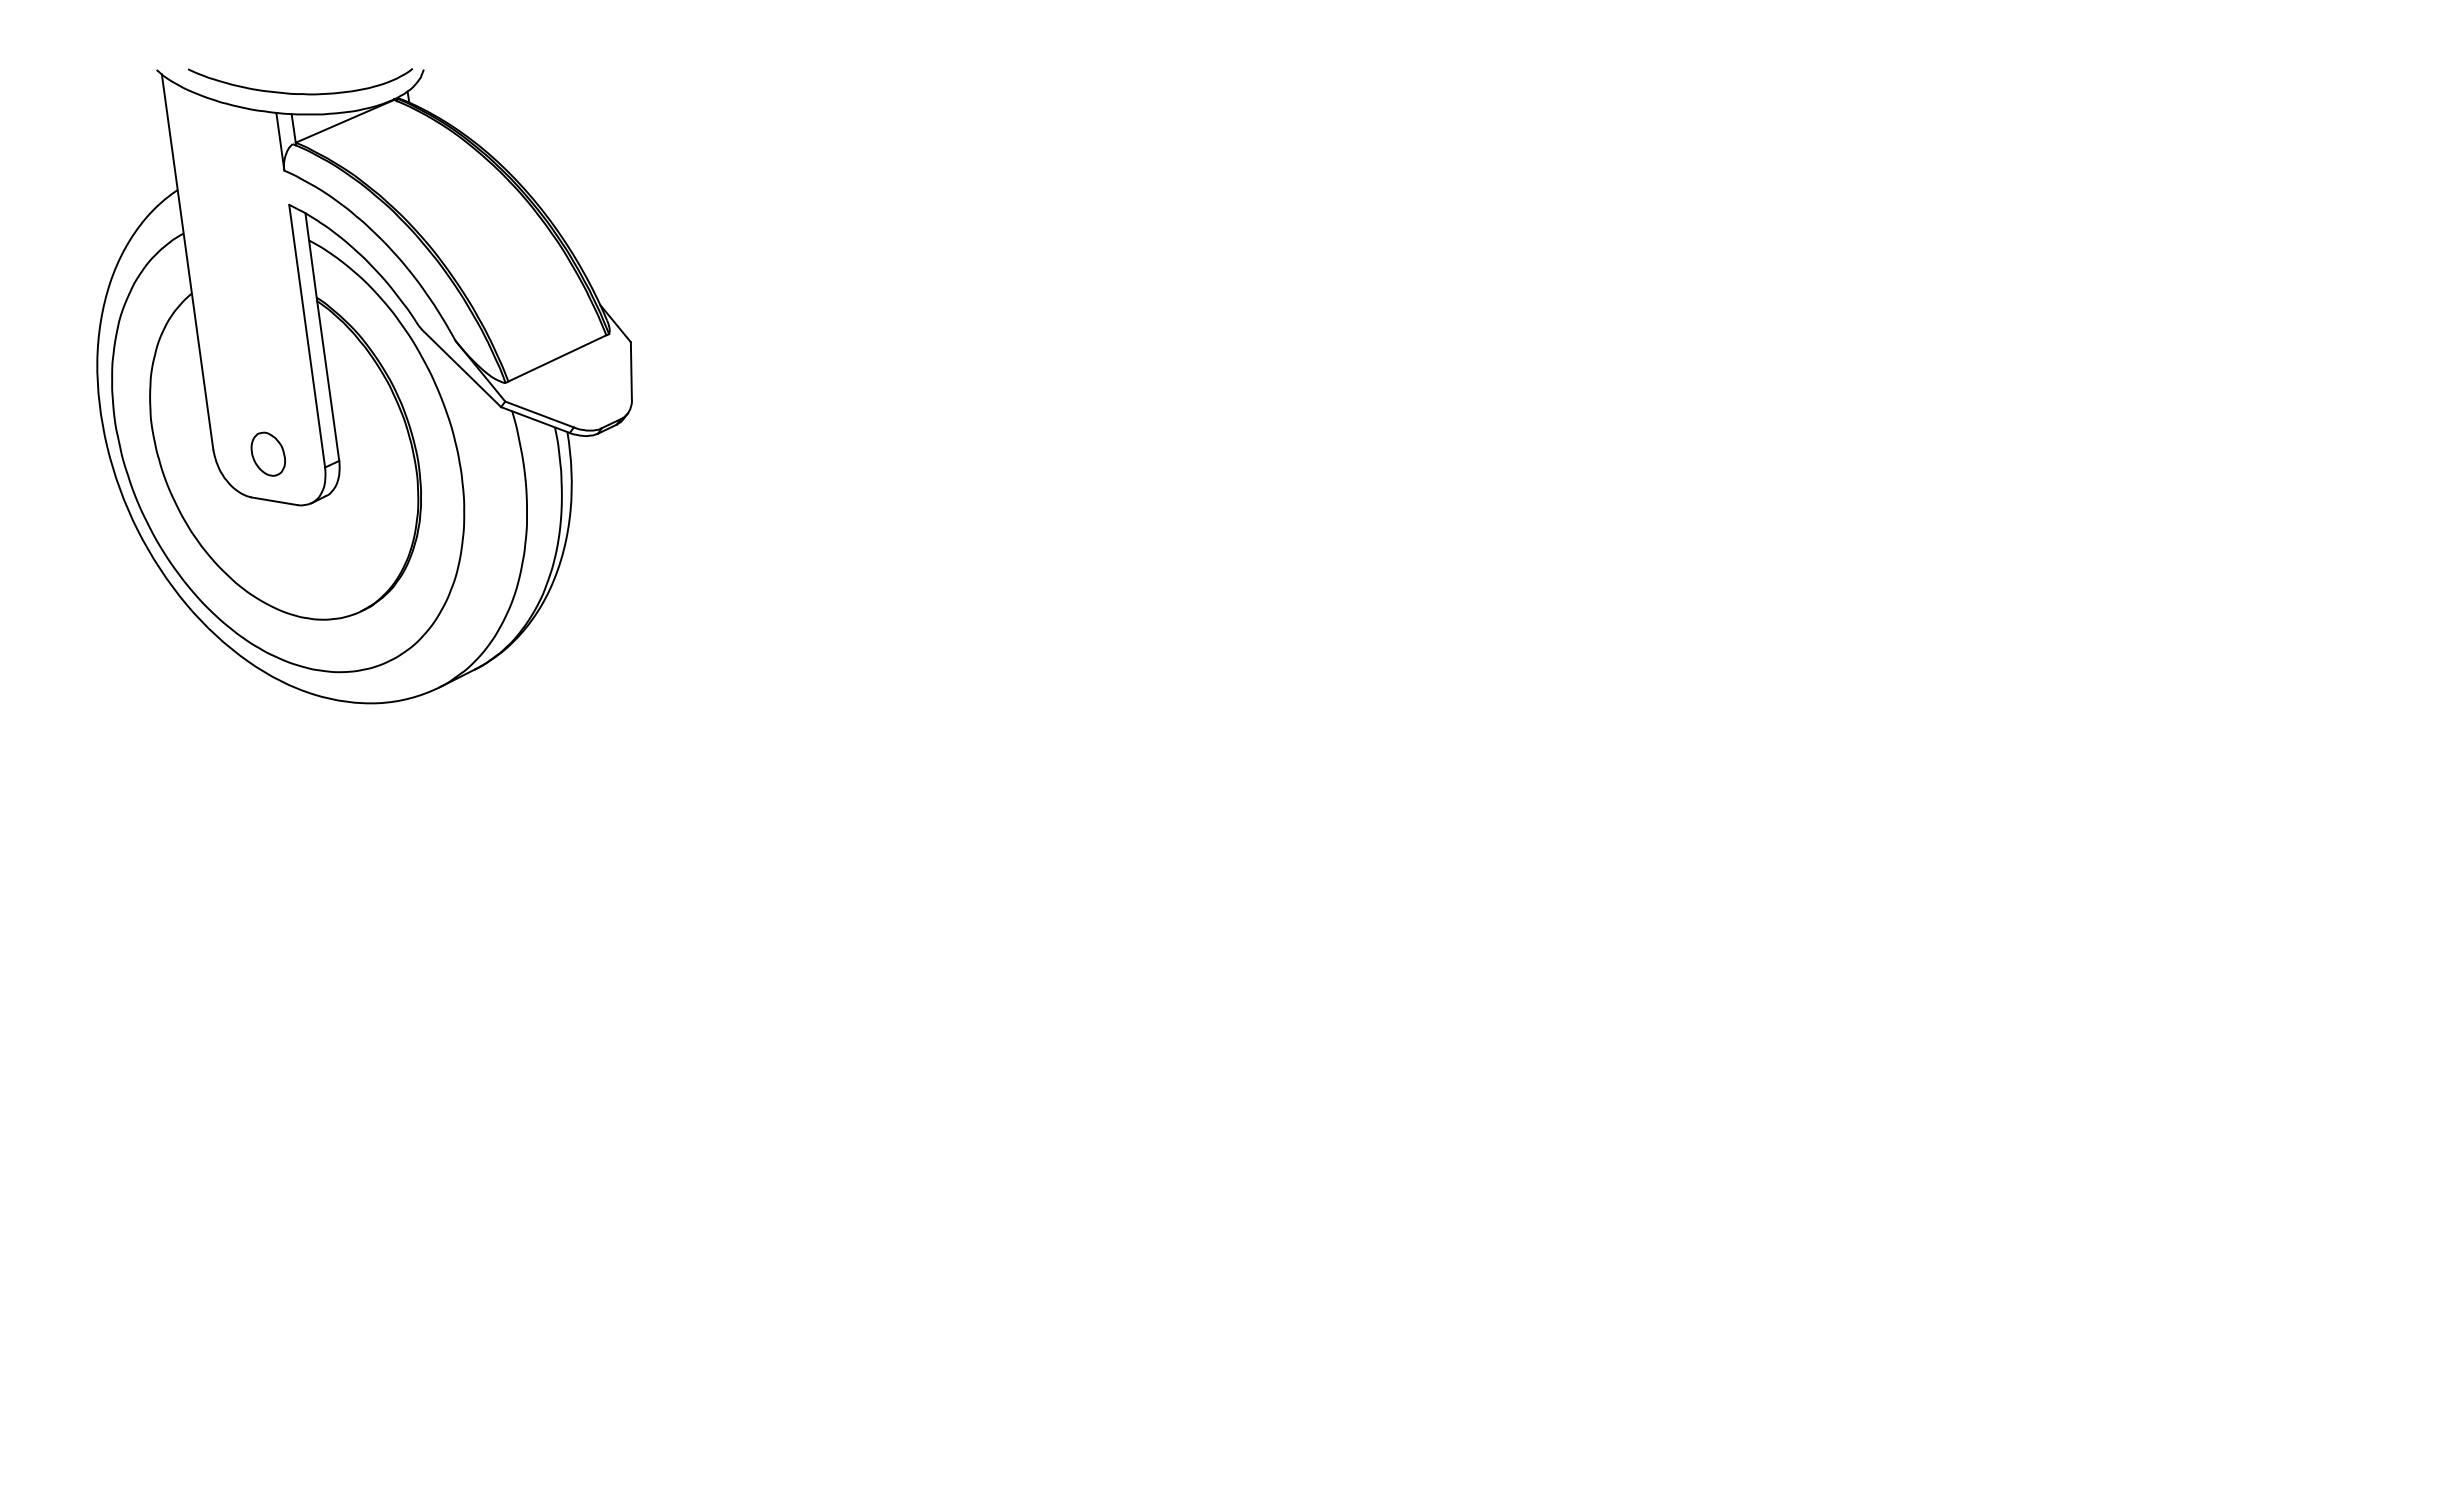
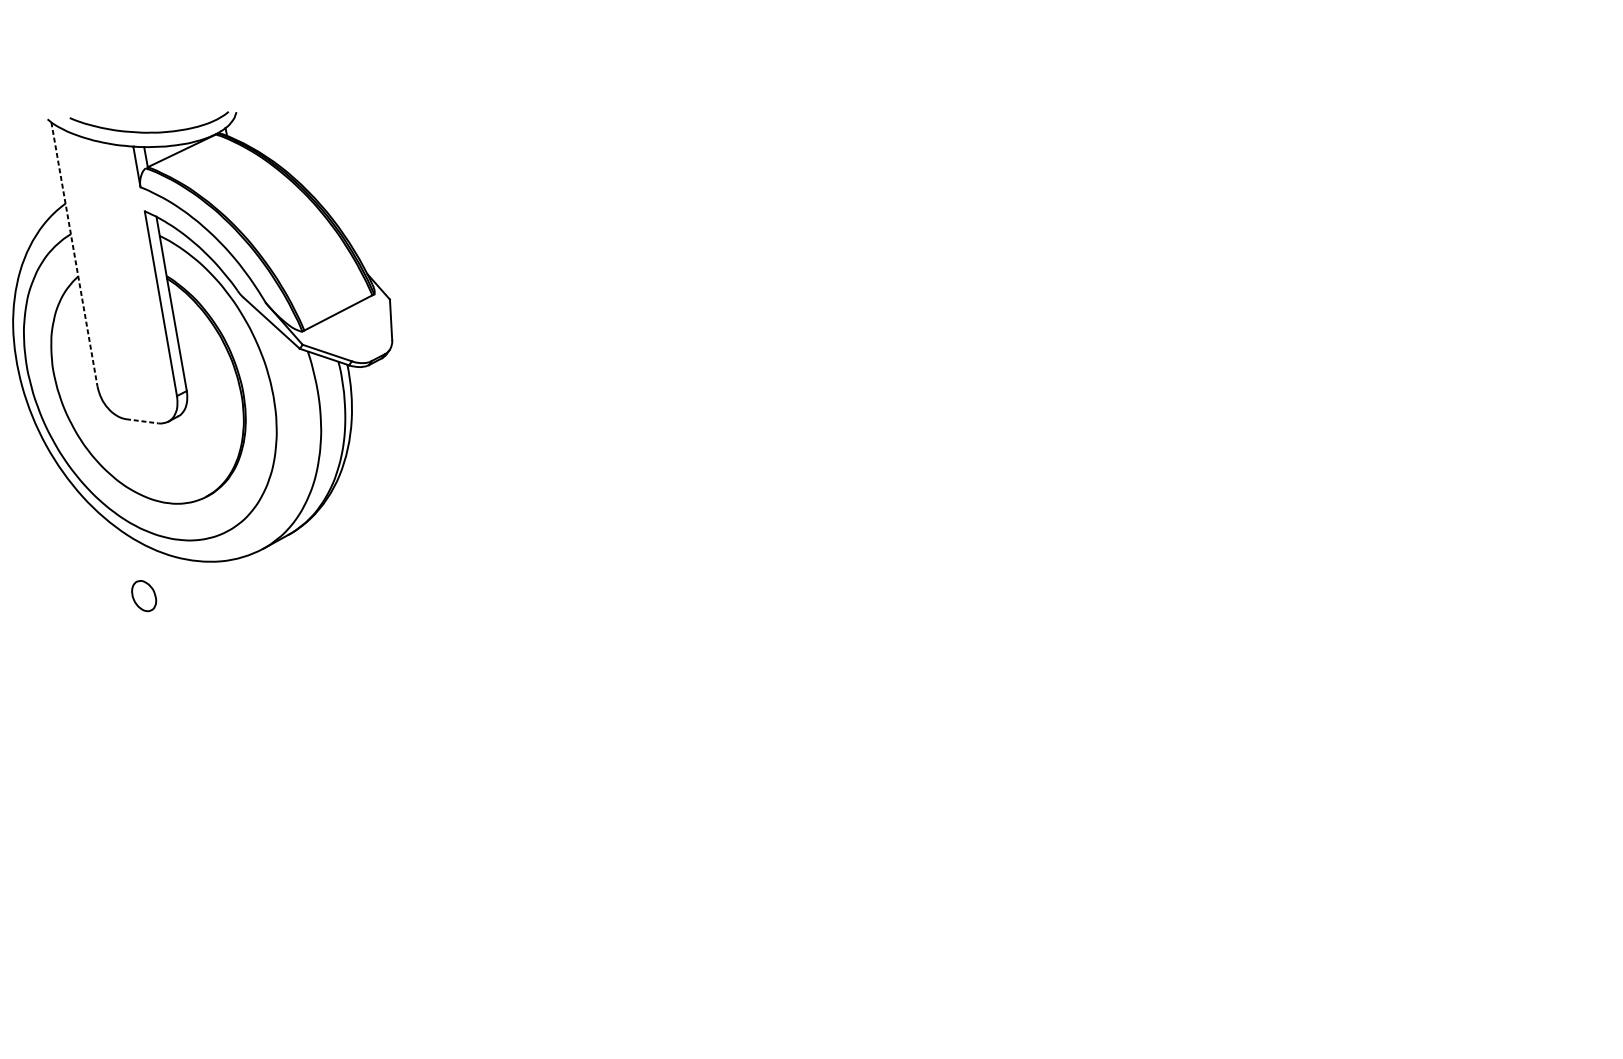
line: (187, 262) -> (74, 254), solid -> dashed
part: (267, 453) -> (143, 595), moved
line: (275, 501) -> (142, 421), solid -> dashed

